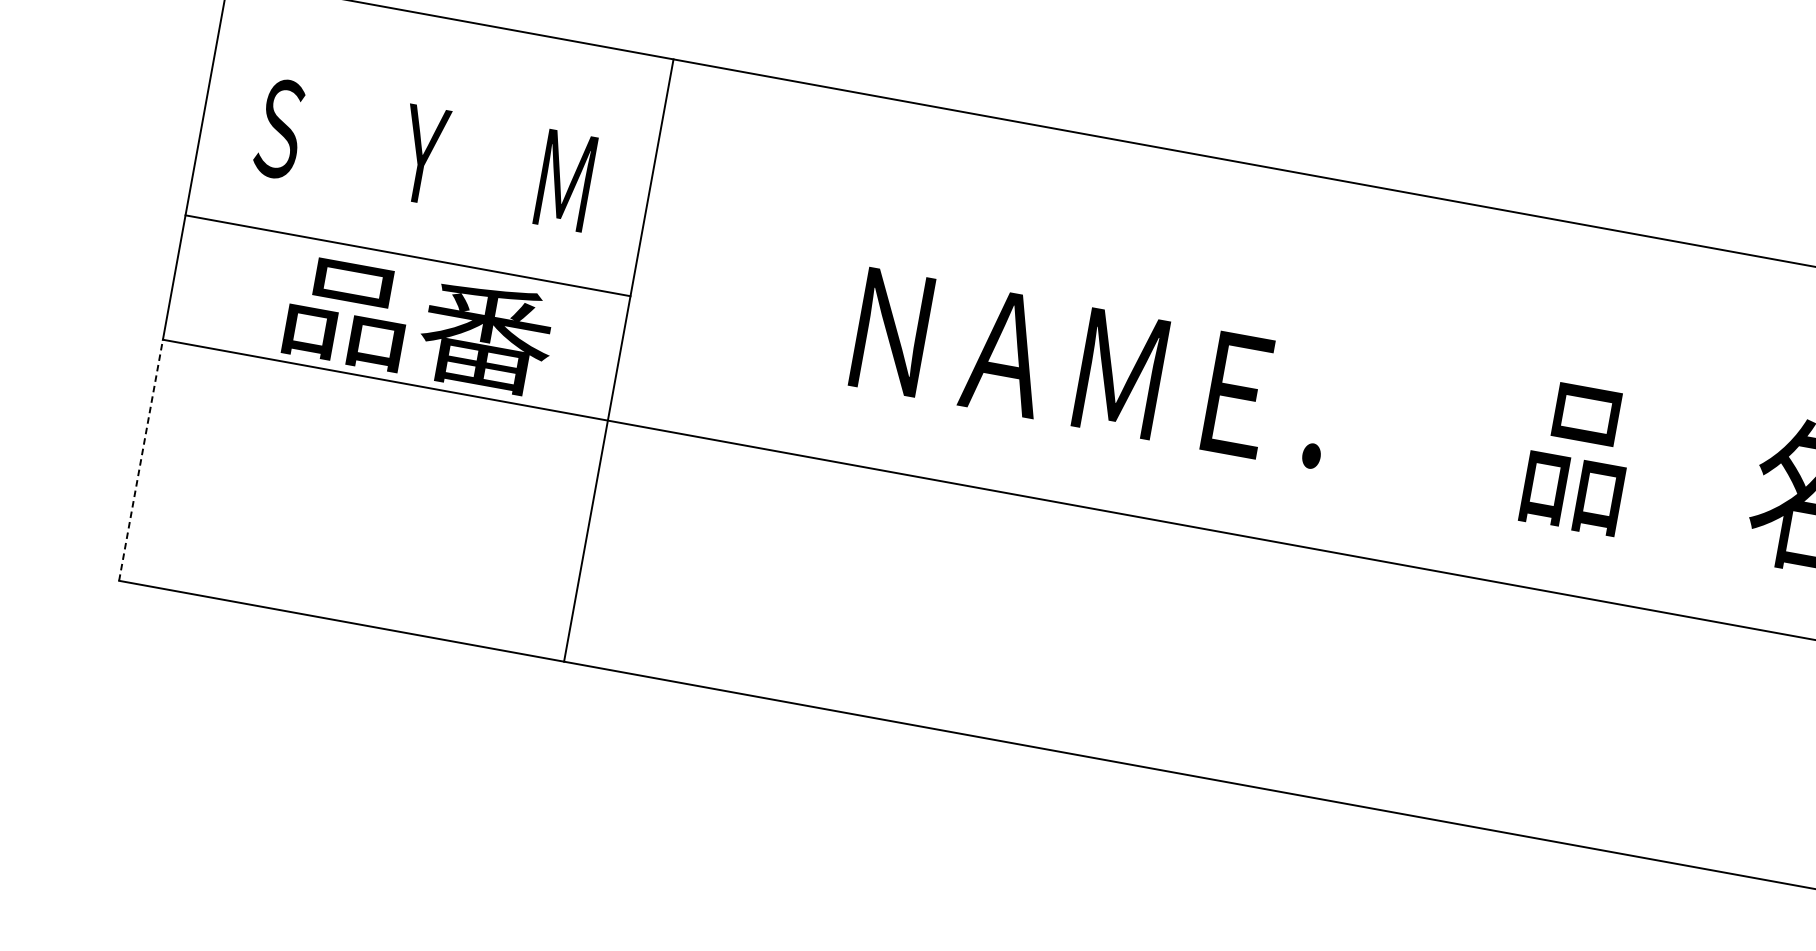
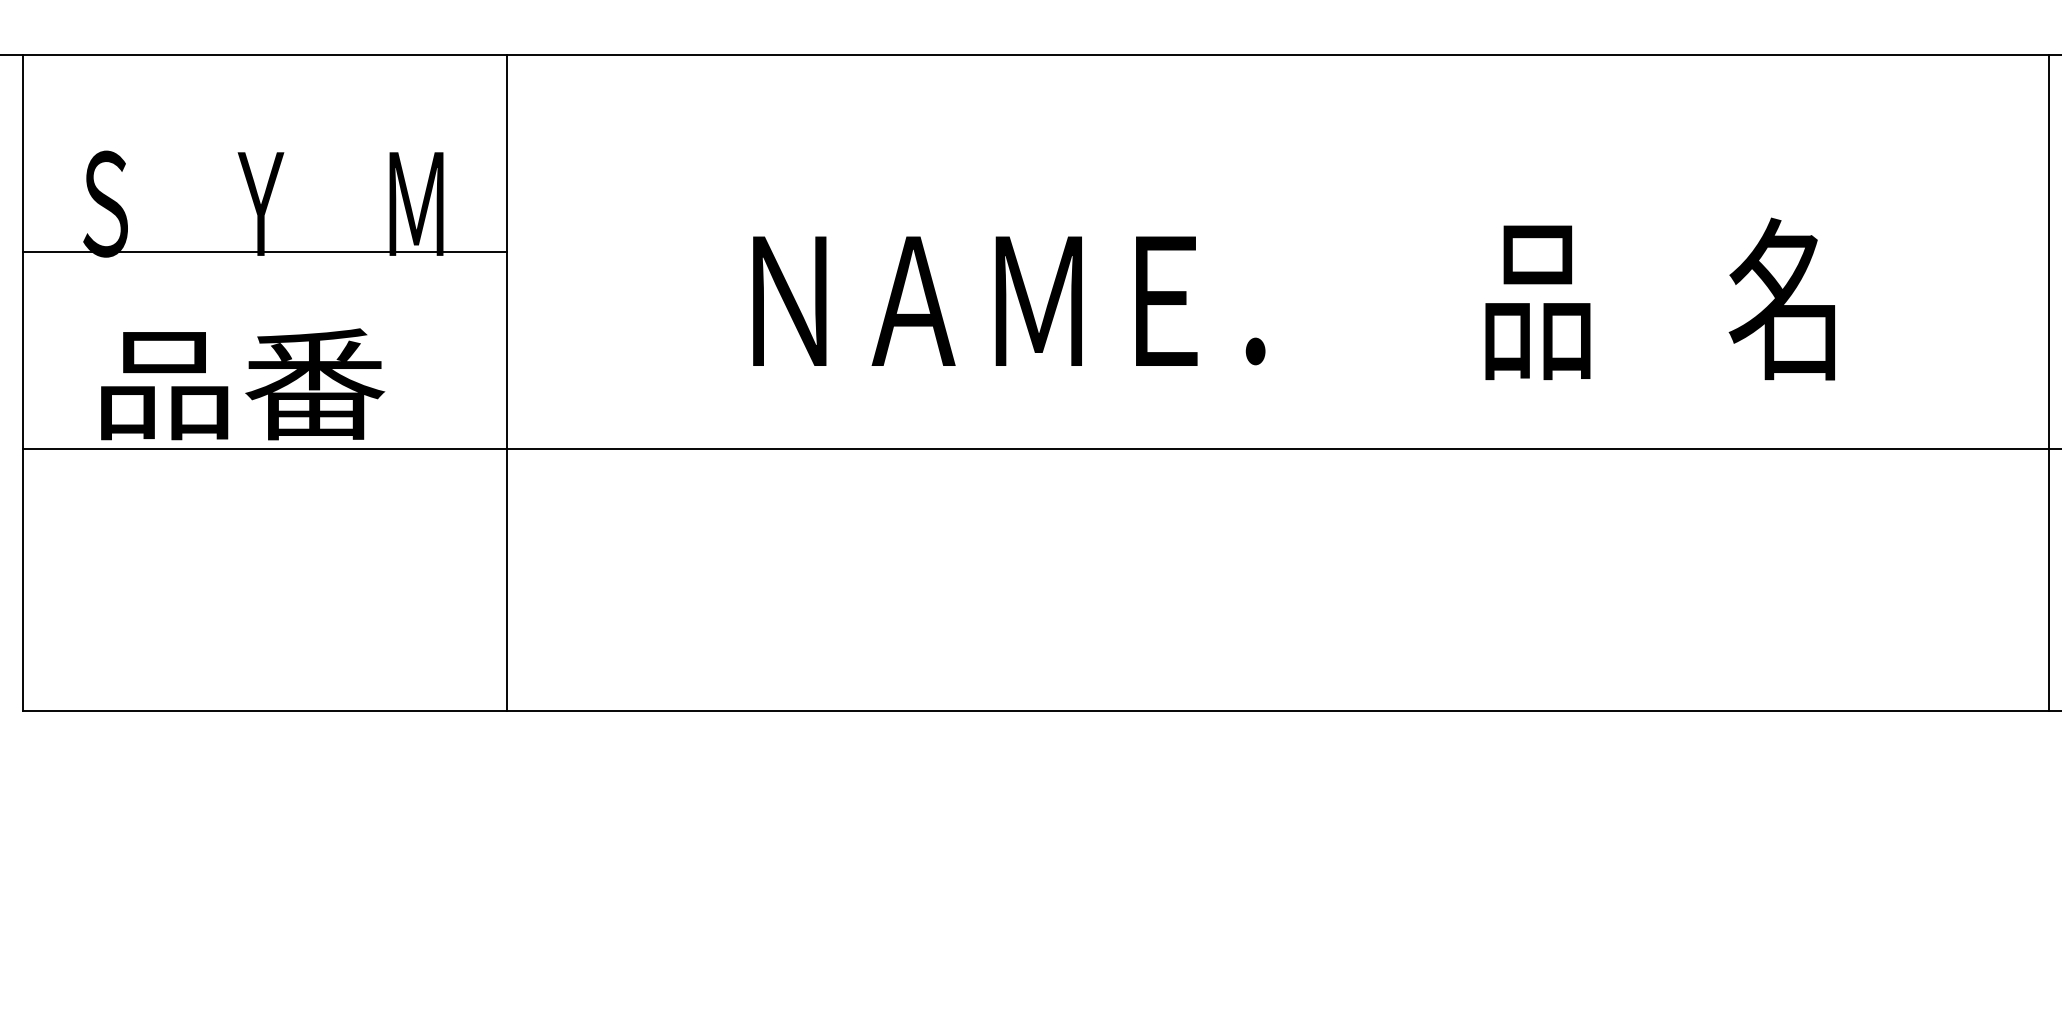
line: (407, 255) -> (264, 252), moved
text: (420, 325) -> (243, 384), moved
line: (141, 459) -> (22, 579), dashed -> solid

